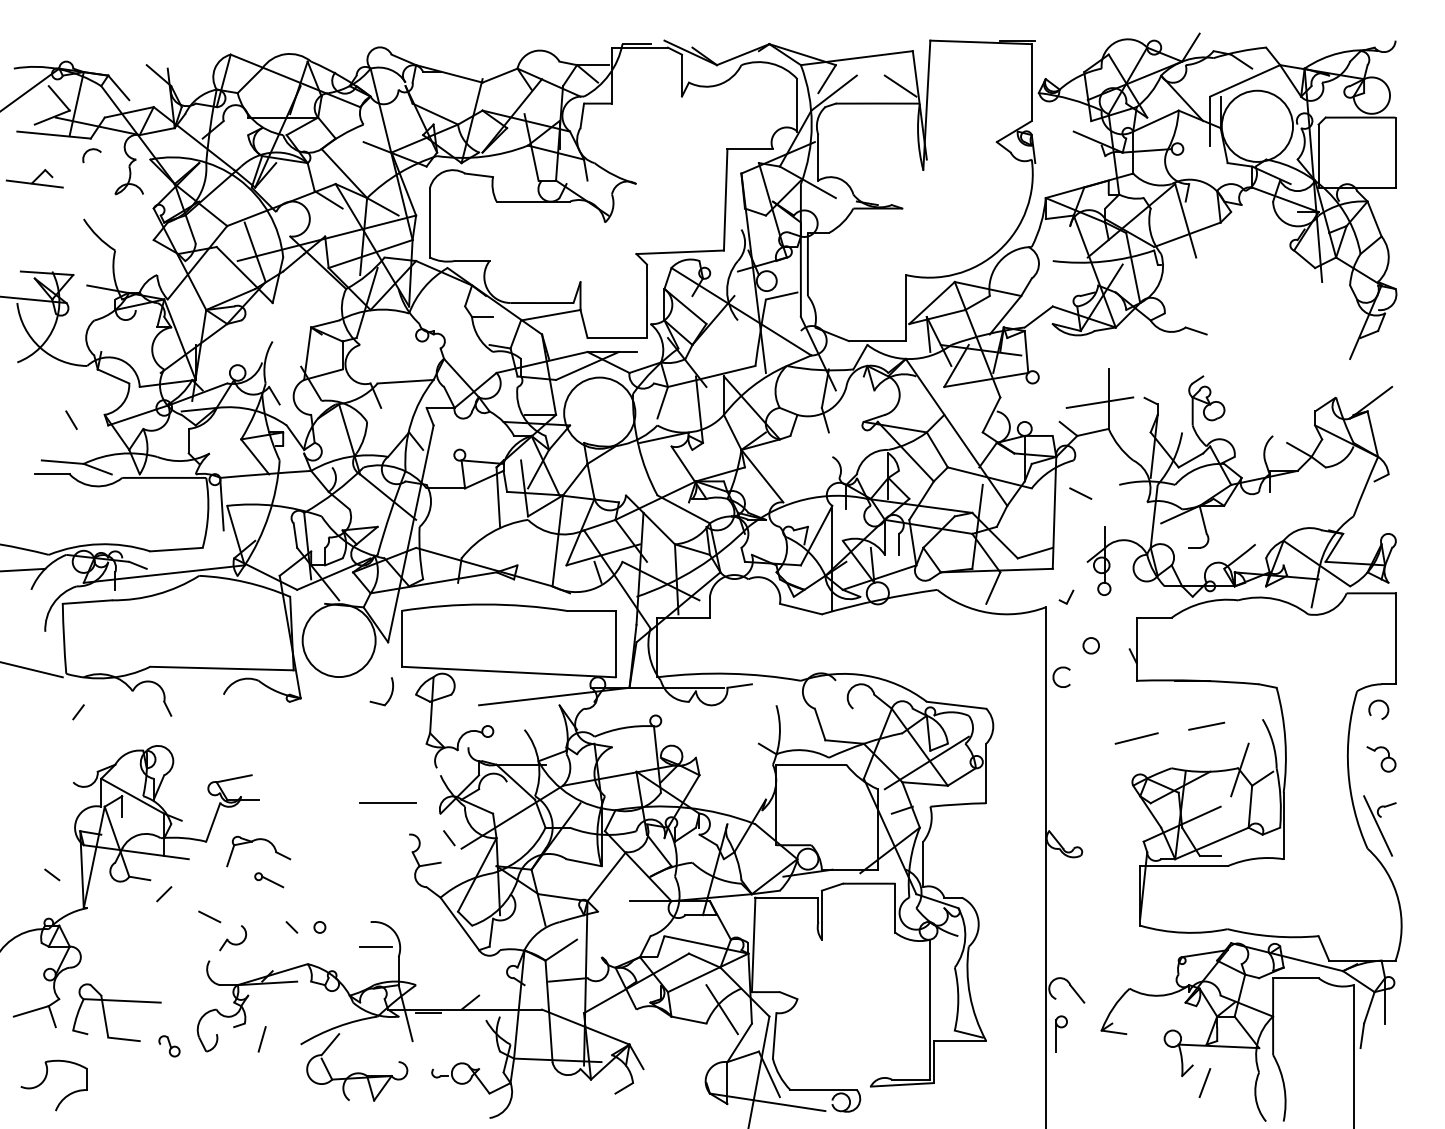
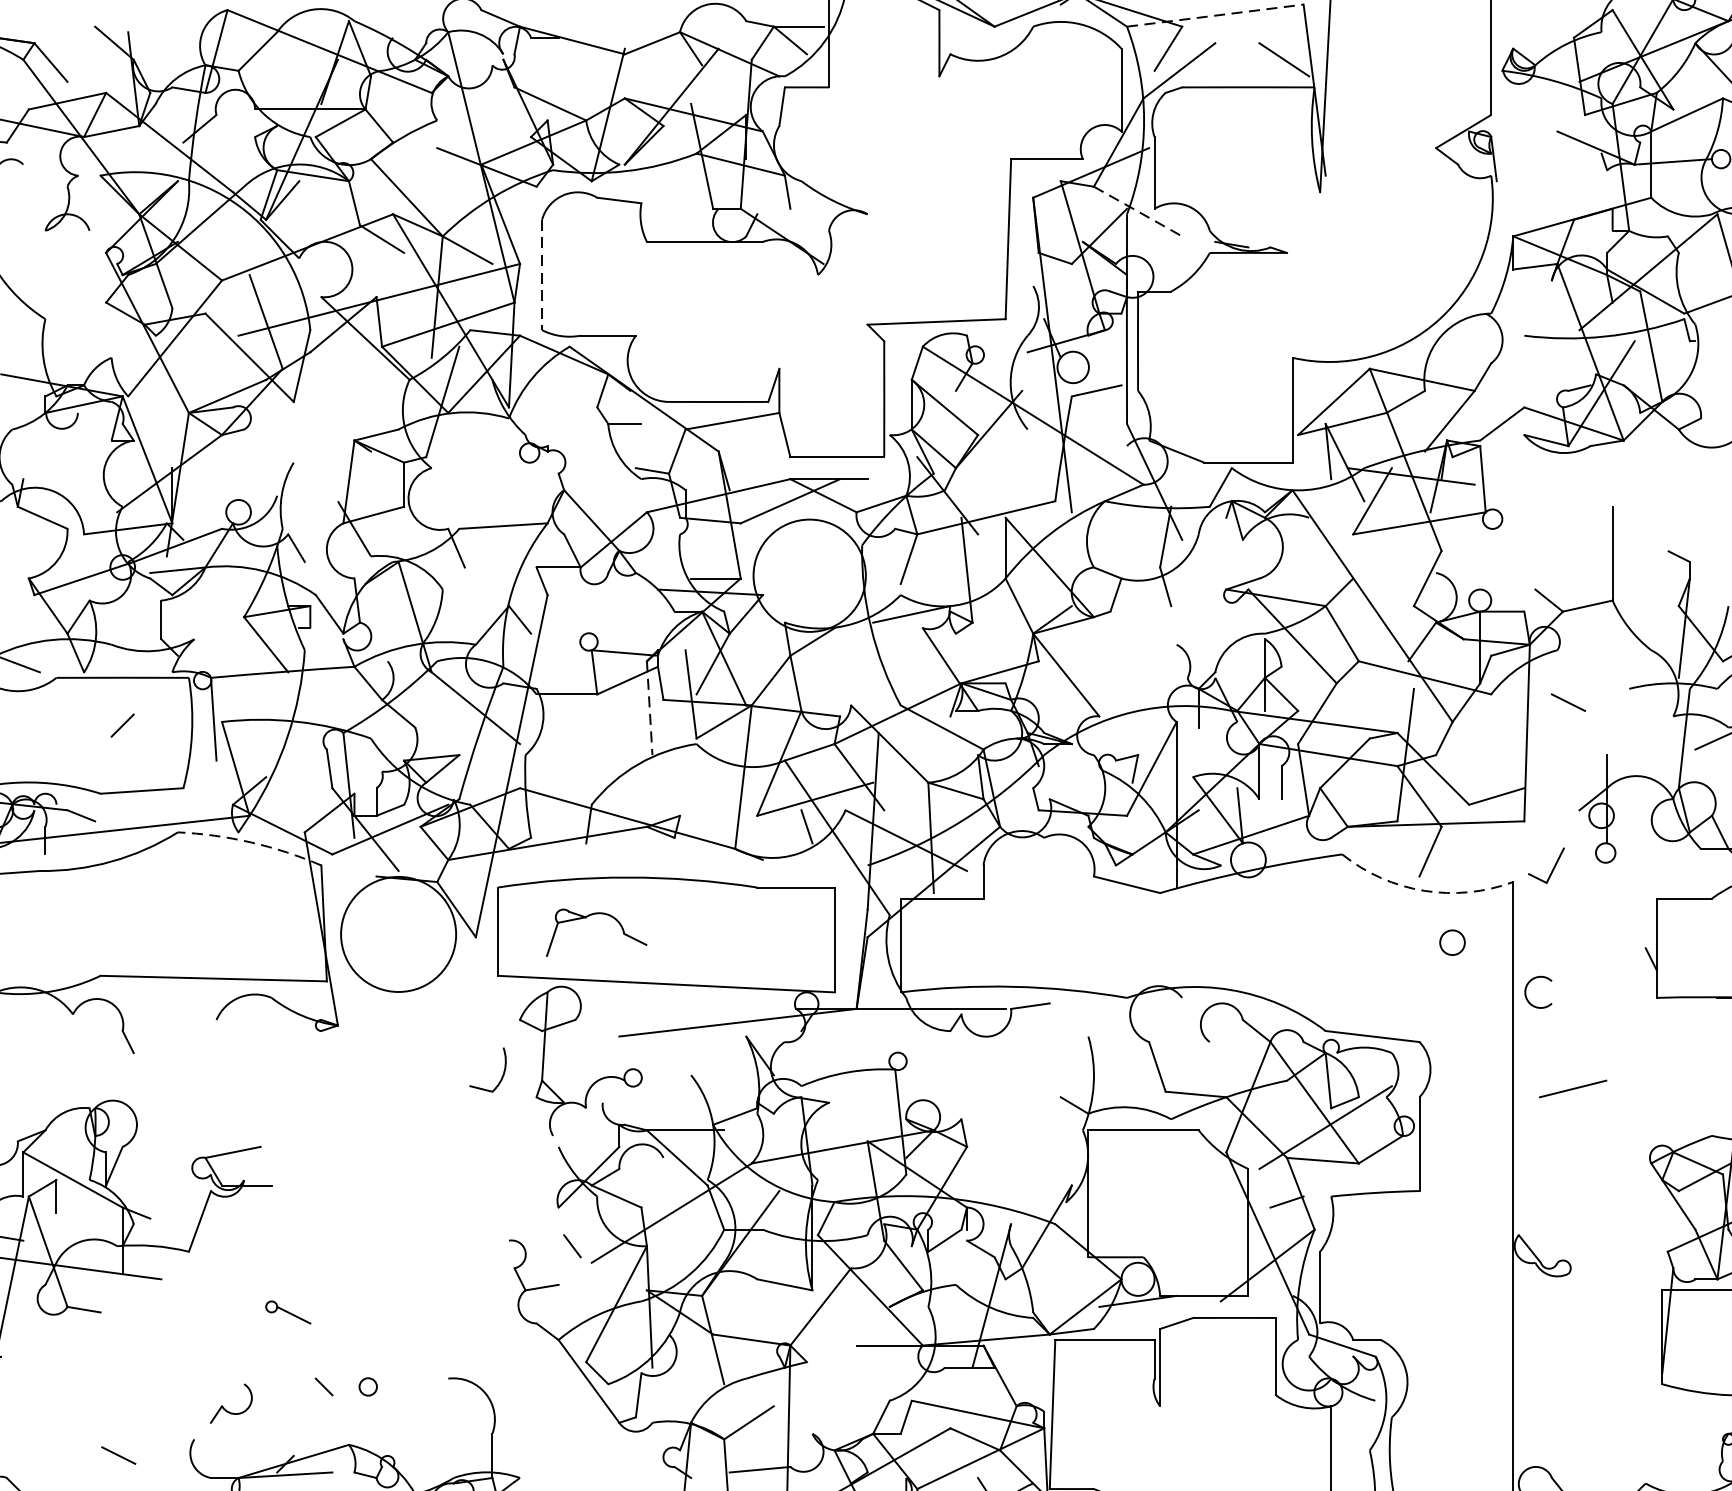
line: (857, 58) -> (1216, 16), solid -> dashed
line: (808, 182) -> (1139, 211), solid -> dashed
line: (430, 222) -> (542, 274), solid -> dashed
line: (1099, 402) -> (1598, 558), removed
line: (498, 497) -> (649, 708), solid -> dashed
arc: (245, 582) -> (250, 842), solid -> dashed
part: (1066, 596) -> (1545, 864), size x1.6
arc: (989, 612) -> (1424, 890), solid -> dashed
circle: (1090, 645) -> (1451, 942), moved
part: (389, 696) -> (500, 1077), moved
line: (1136, 738) -> (1572, 1088), moved
line: (387, 802) -> (474, 1189), removed
part: (254, 841) -> (590, 916), moved
line: (164, 894) -> (123, 726), moved
line: (209, 916) -> (118, 1454), moved
line: (375, 946) -> (455, 1417), removed

